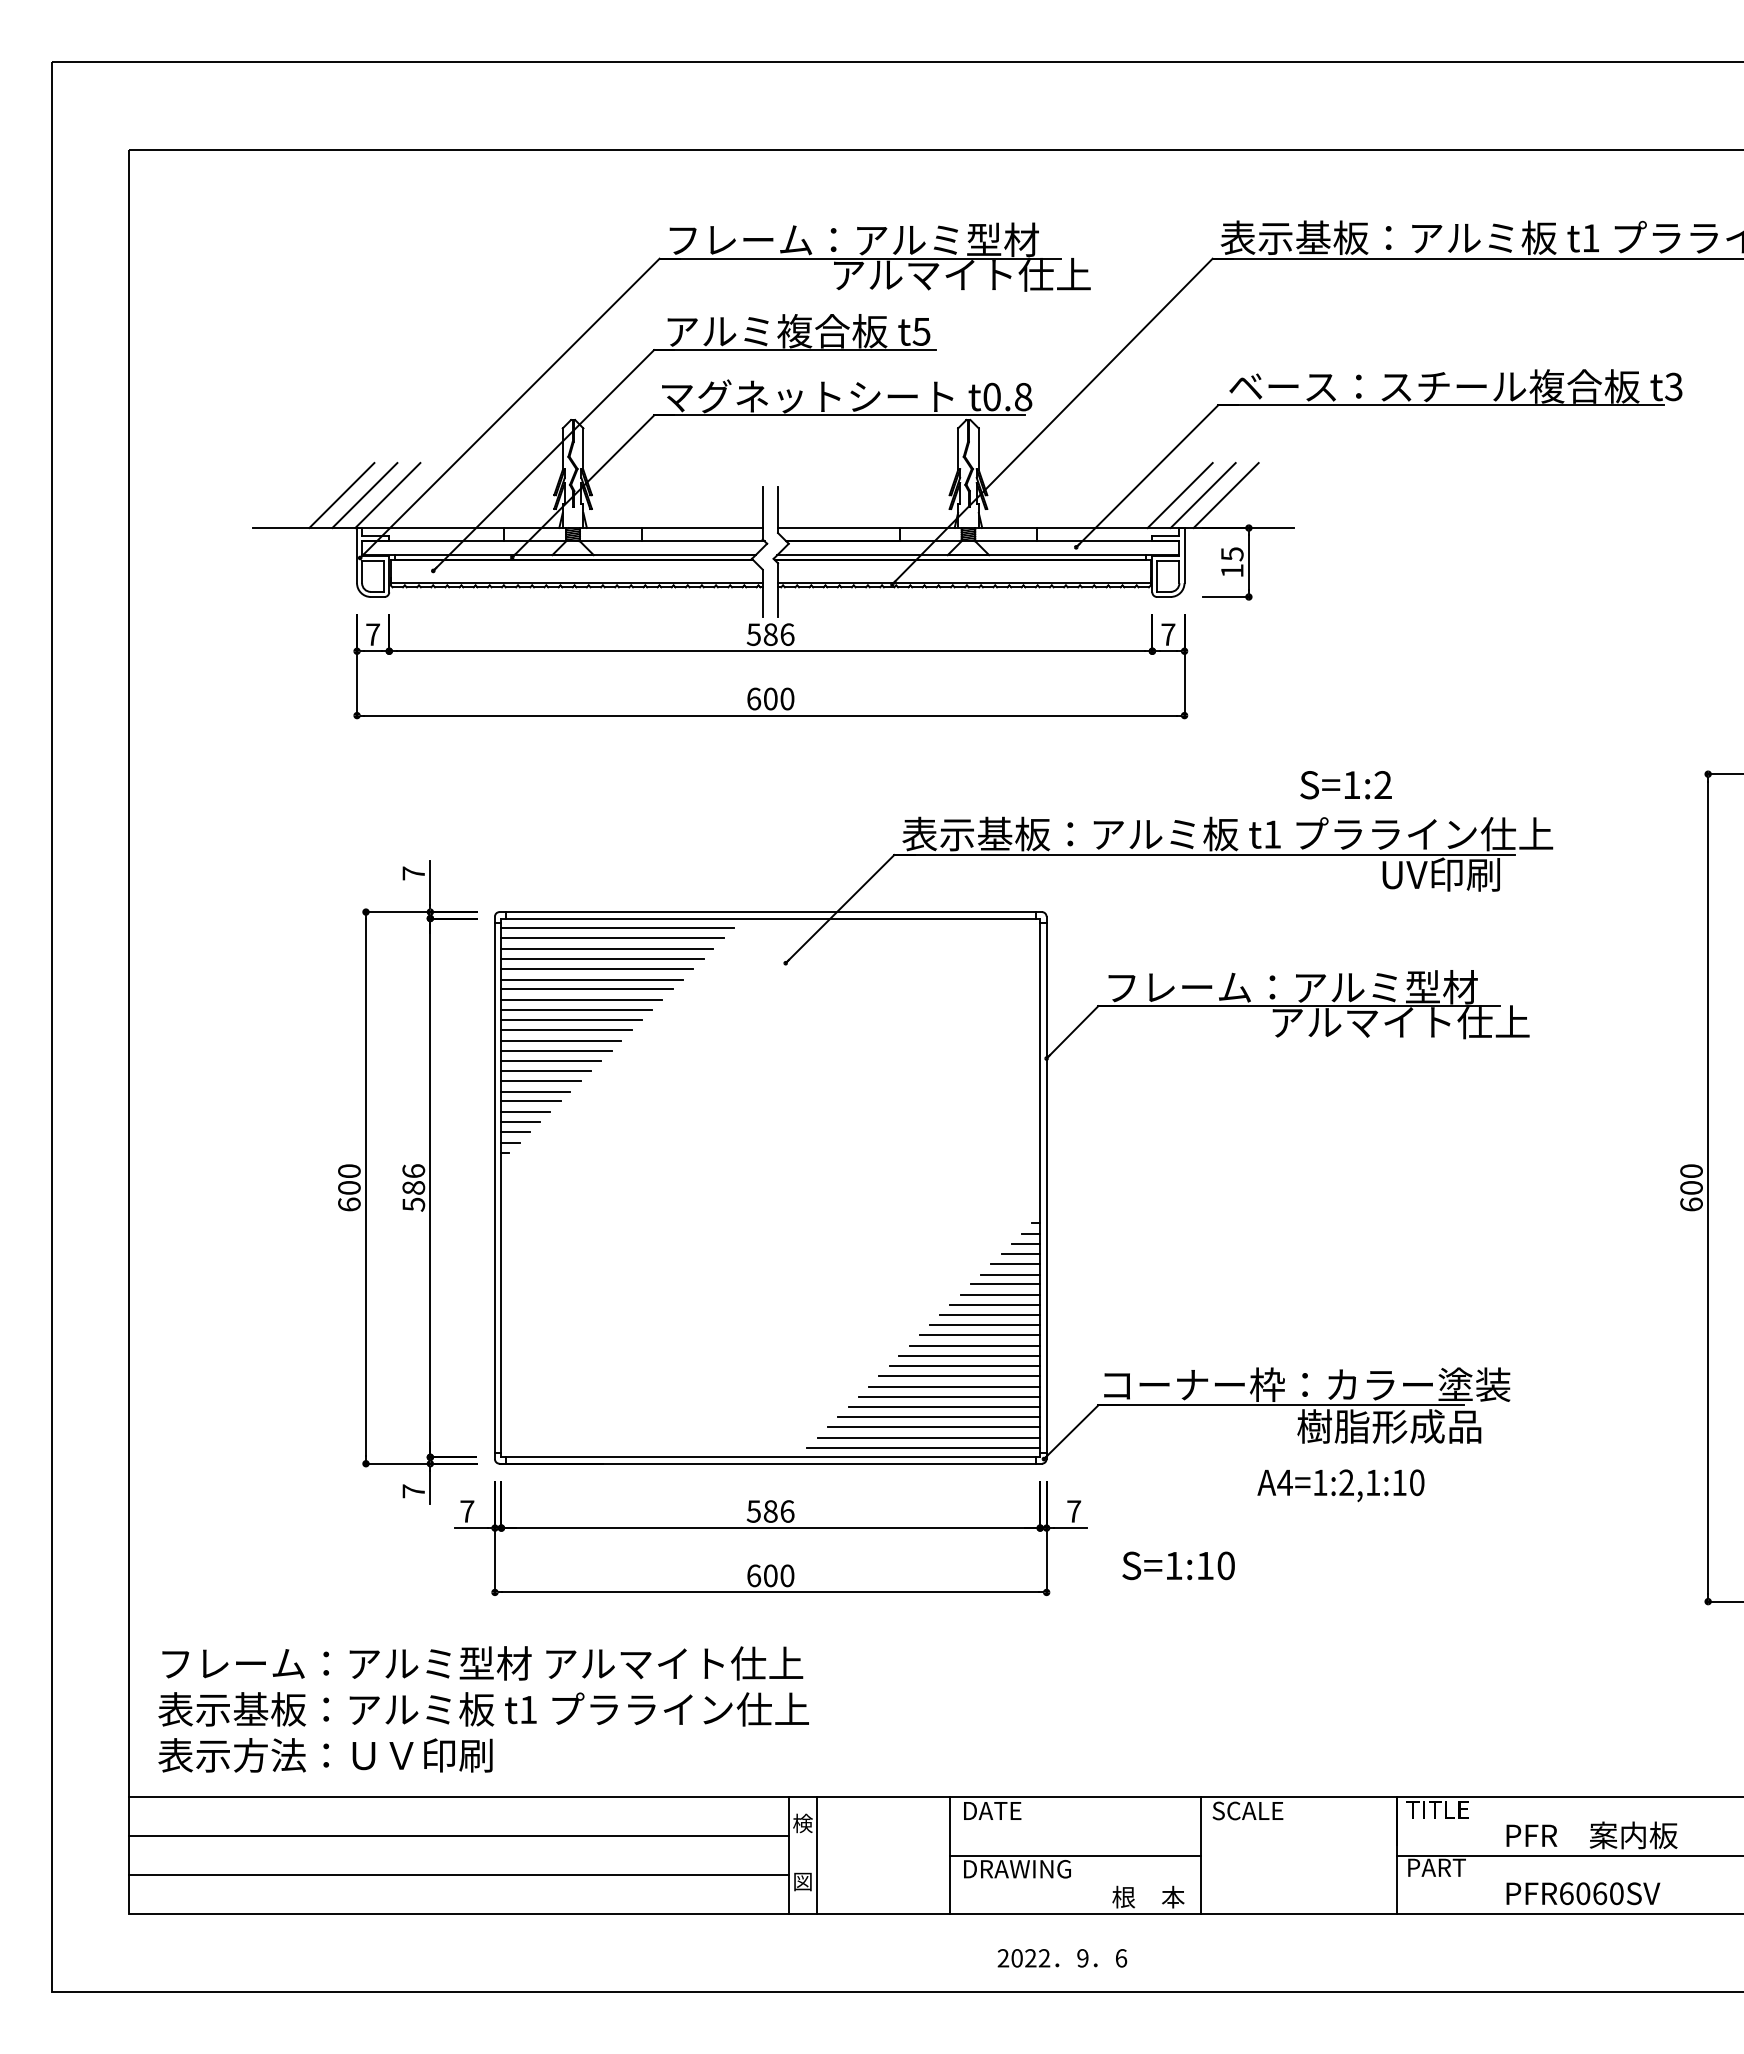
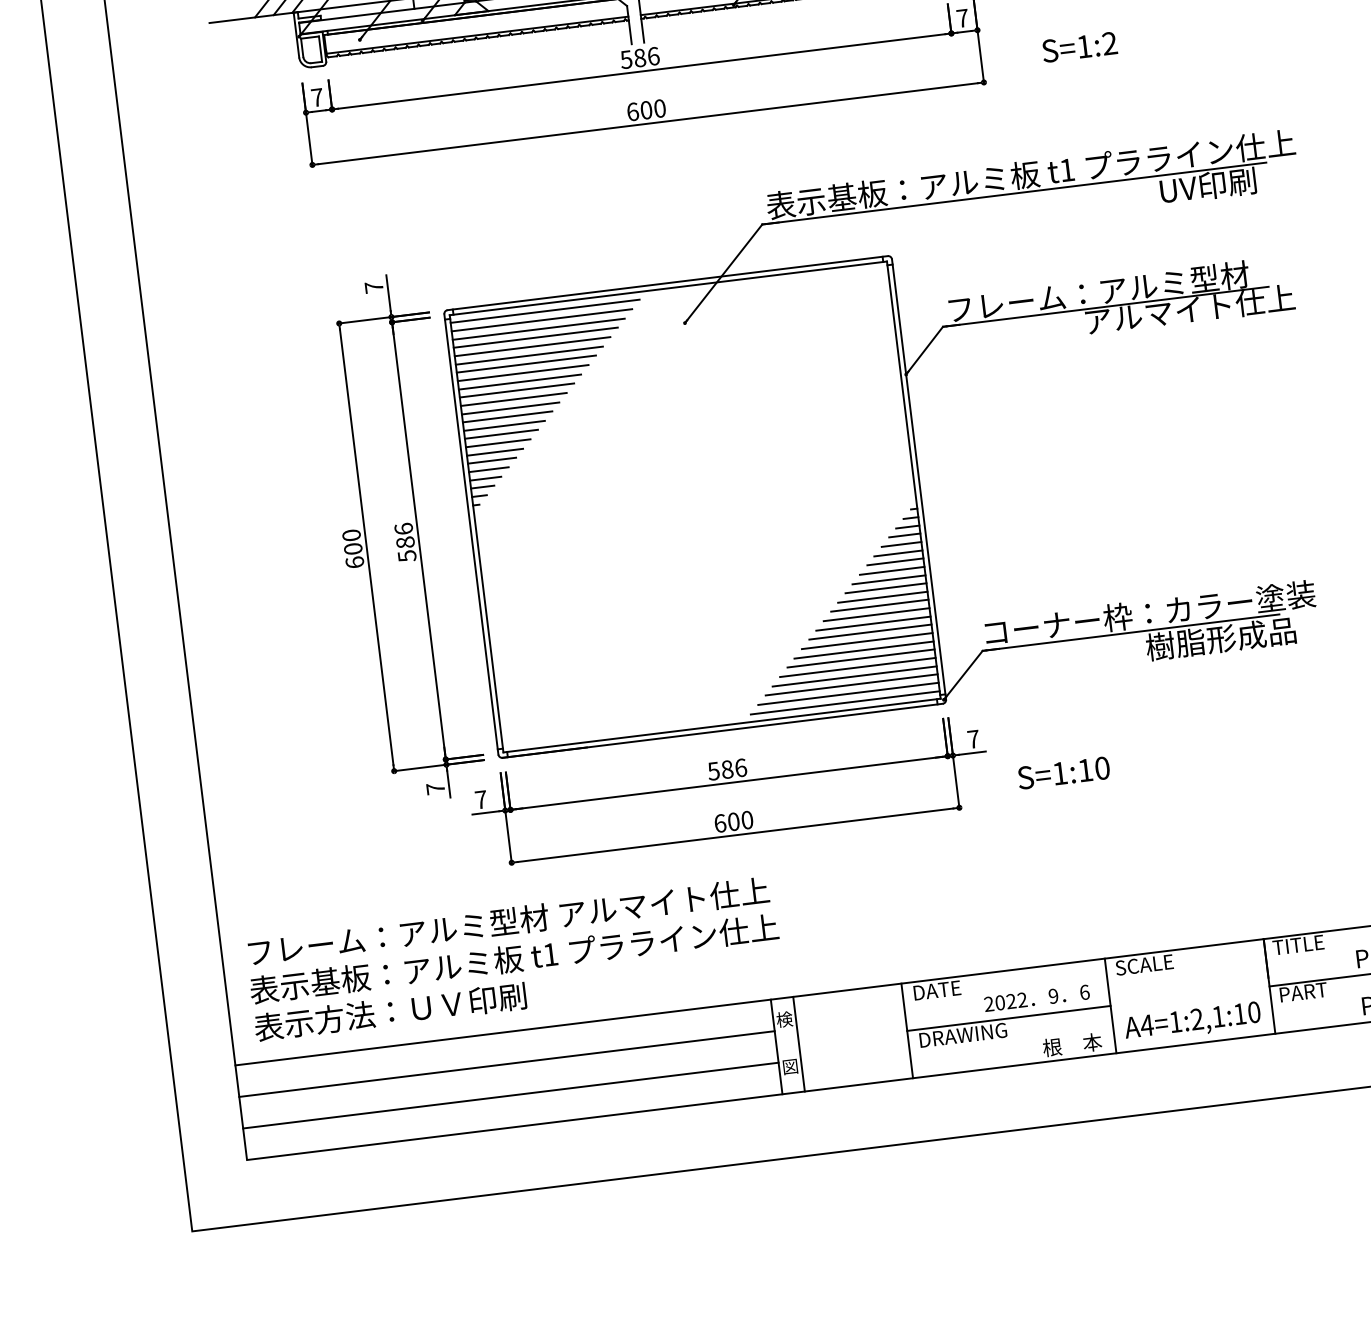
text: (1345, 785) -> (1079, 47), moved
text: (1340, 1485) -> (1192, 1022), moved
text: (1062, 1958) -> (1037, 998), moved

